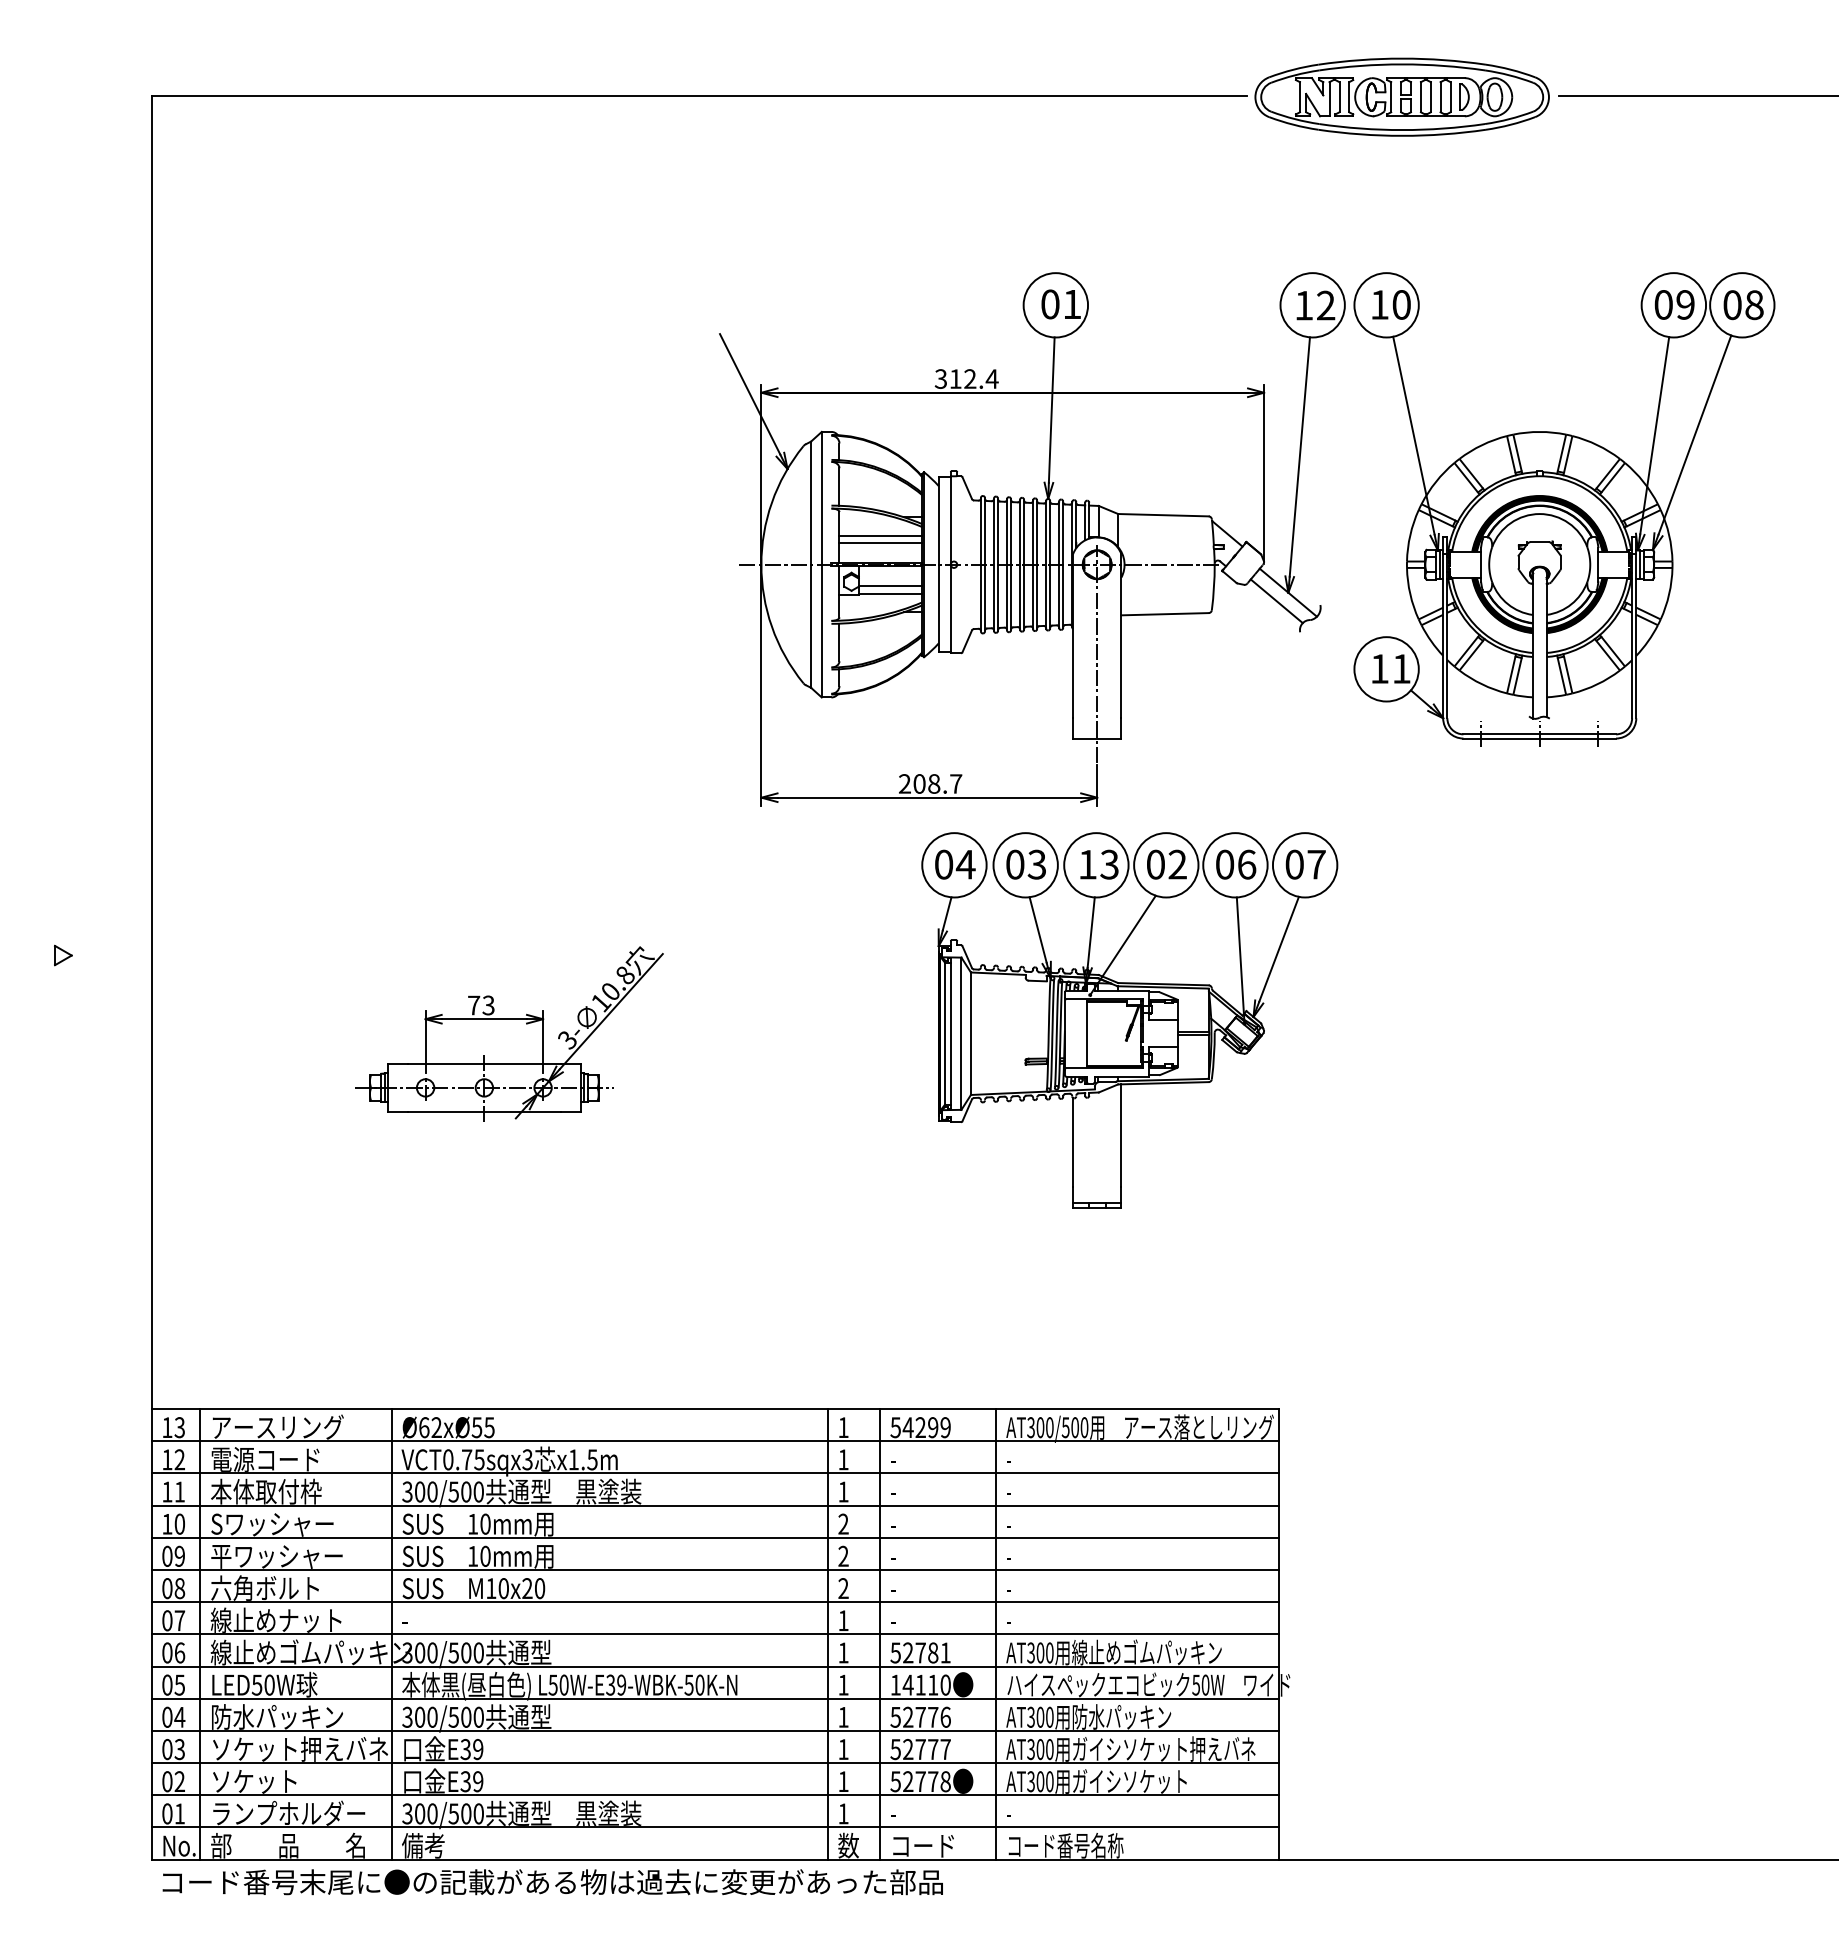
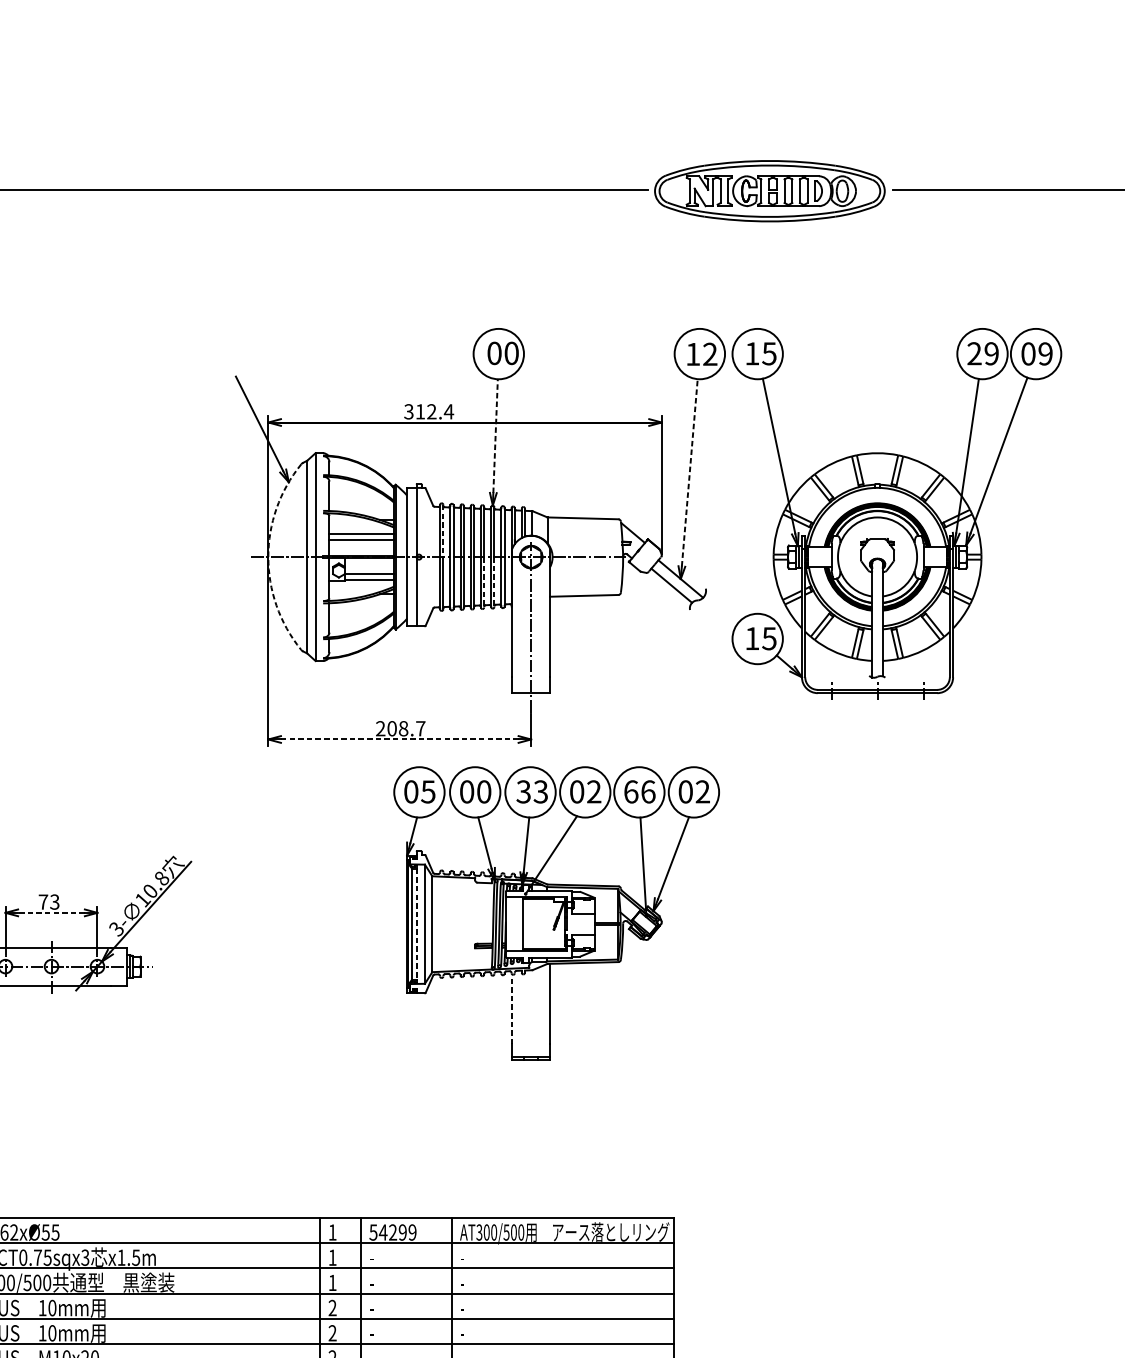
text: (1072, 304) -> (511, 353), 01 -> 00
text: (1401, 304) -> (769, 353), 10 -> 15
text: (1663, 304) -> (974, 353), 09 -> 29
text: (1754, 305) -> (1045, 354), 08 -> 09
line: (1051, 410) -> (495, 436), solid -> dashed
line: (1299, 456) -> (689, 472), solid -> dashed
line: (985, 531) -> (443, 531), solid -> dashed
arc: (761, 564) -> (268, 556), solid -> dashed
line: (1050, 596) -> (494, 581), solid -> dashed
line: (1037, 597) -> (484, 582), solid -> dashed
text: (1401, 668) -> (769, 638), 11 -> 15
line: (929, 797) -> (399, 739), solid -> dashed
text: (965, 864) -> (428, 791), 04 -> 05
text: (1036, 864) -> (483, 791), 03 -> 00
text: (1087, 864) -> (523, 791), 13 -> 33
text: (1225, 864) -> (631, 791), 06 -> 66
text: (1316, 864) -> (702, 791), 07 -> 02
line: (484, 1019) -> (51, 913), solid -> dashed
line: (950, 1033) -> (416, 924), solid -> dashed
line: (1073, 1142) -> (512, 1009), solid -> dashed

